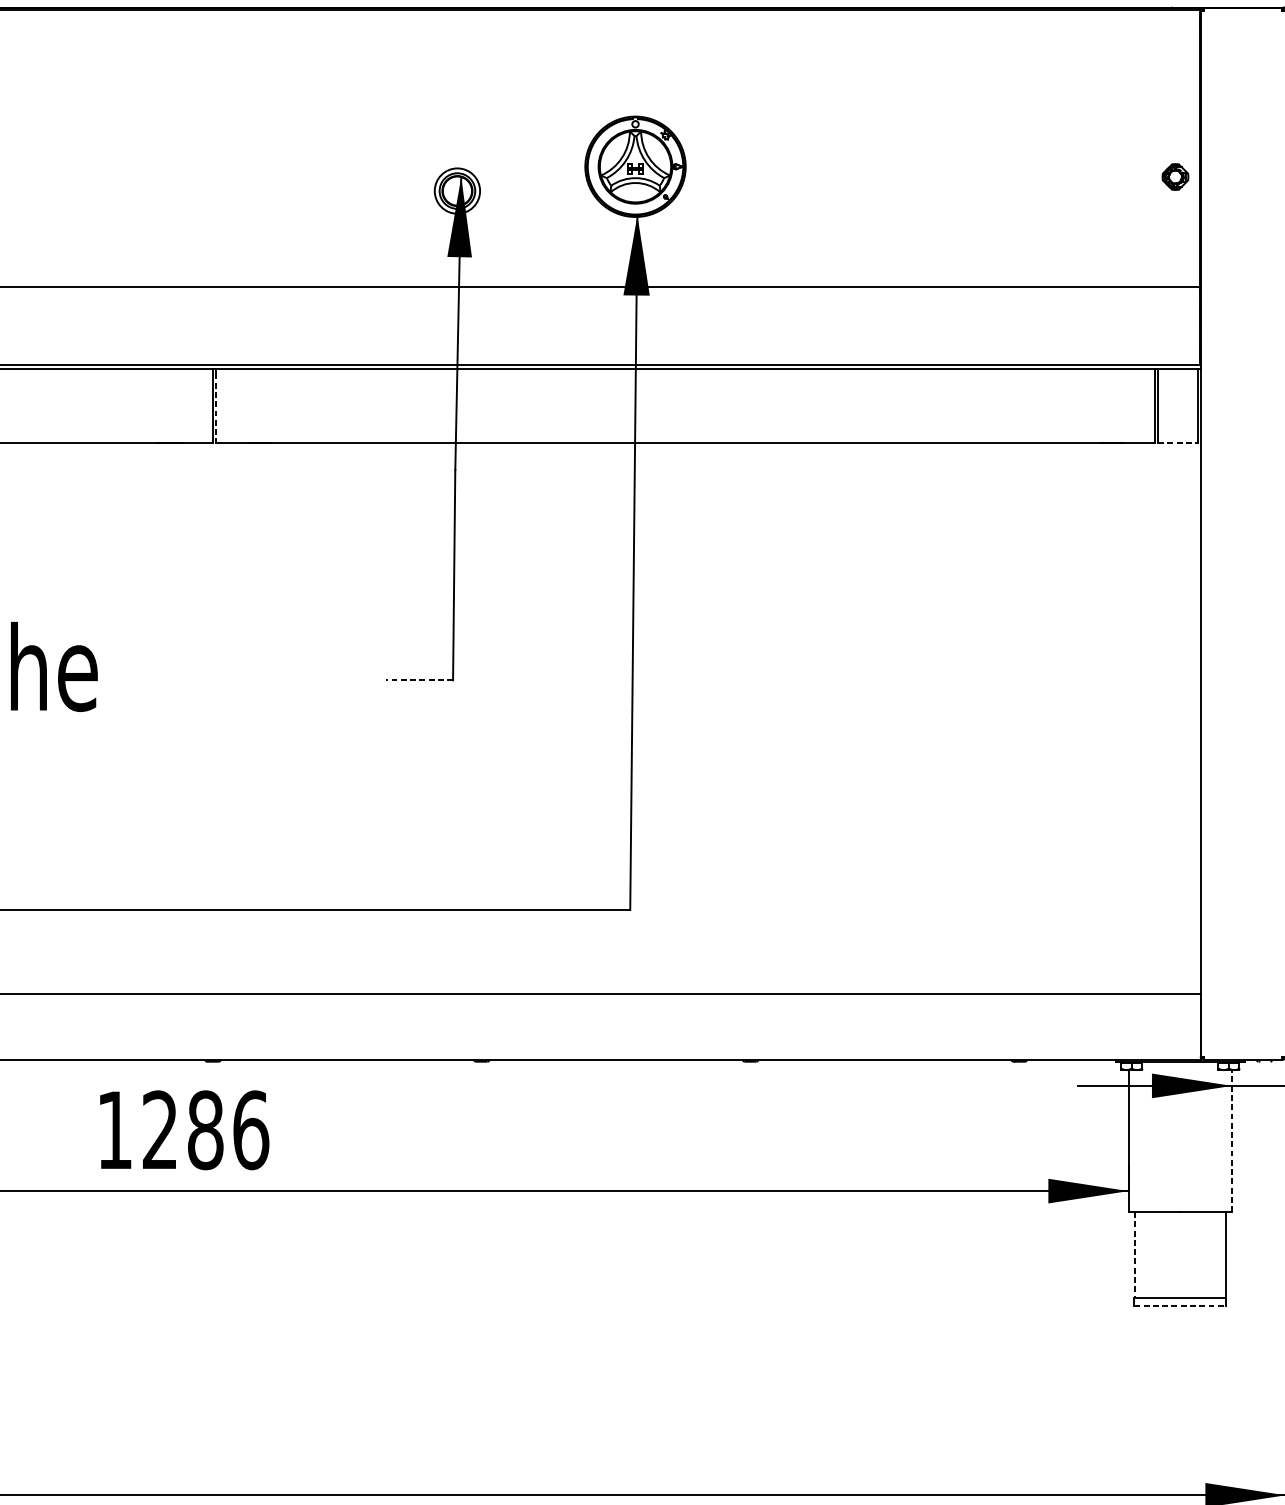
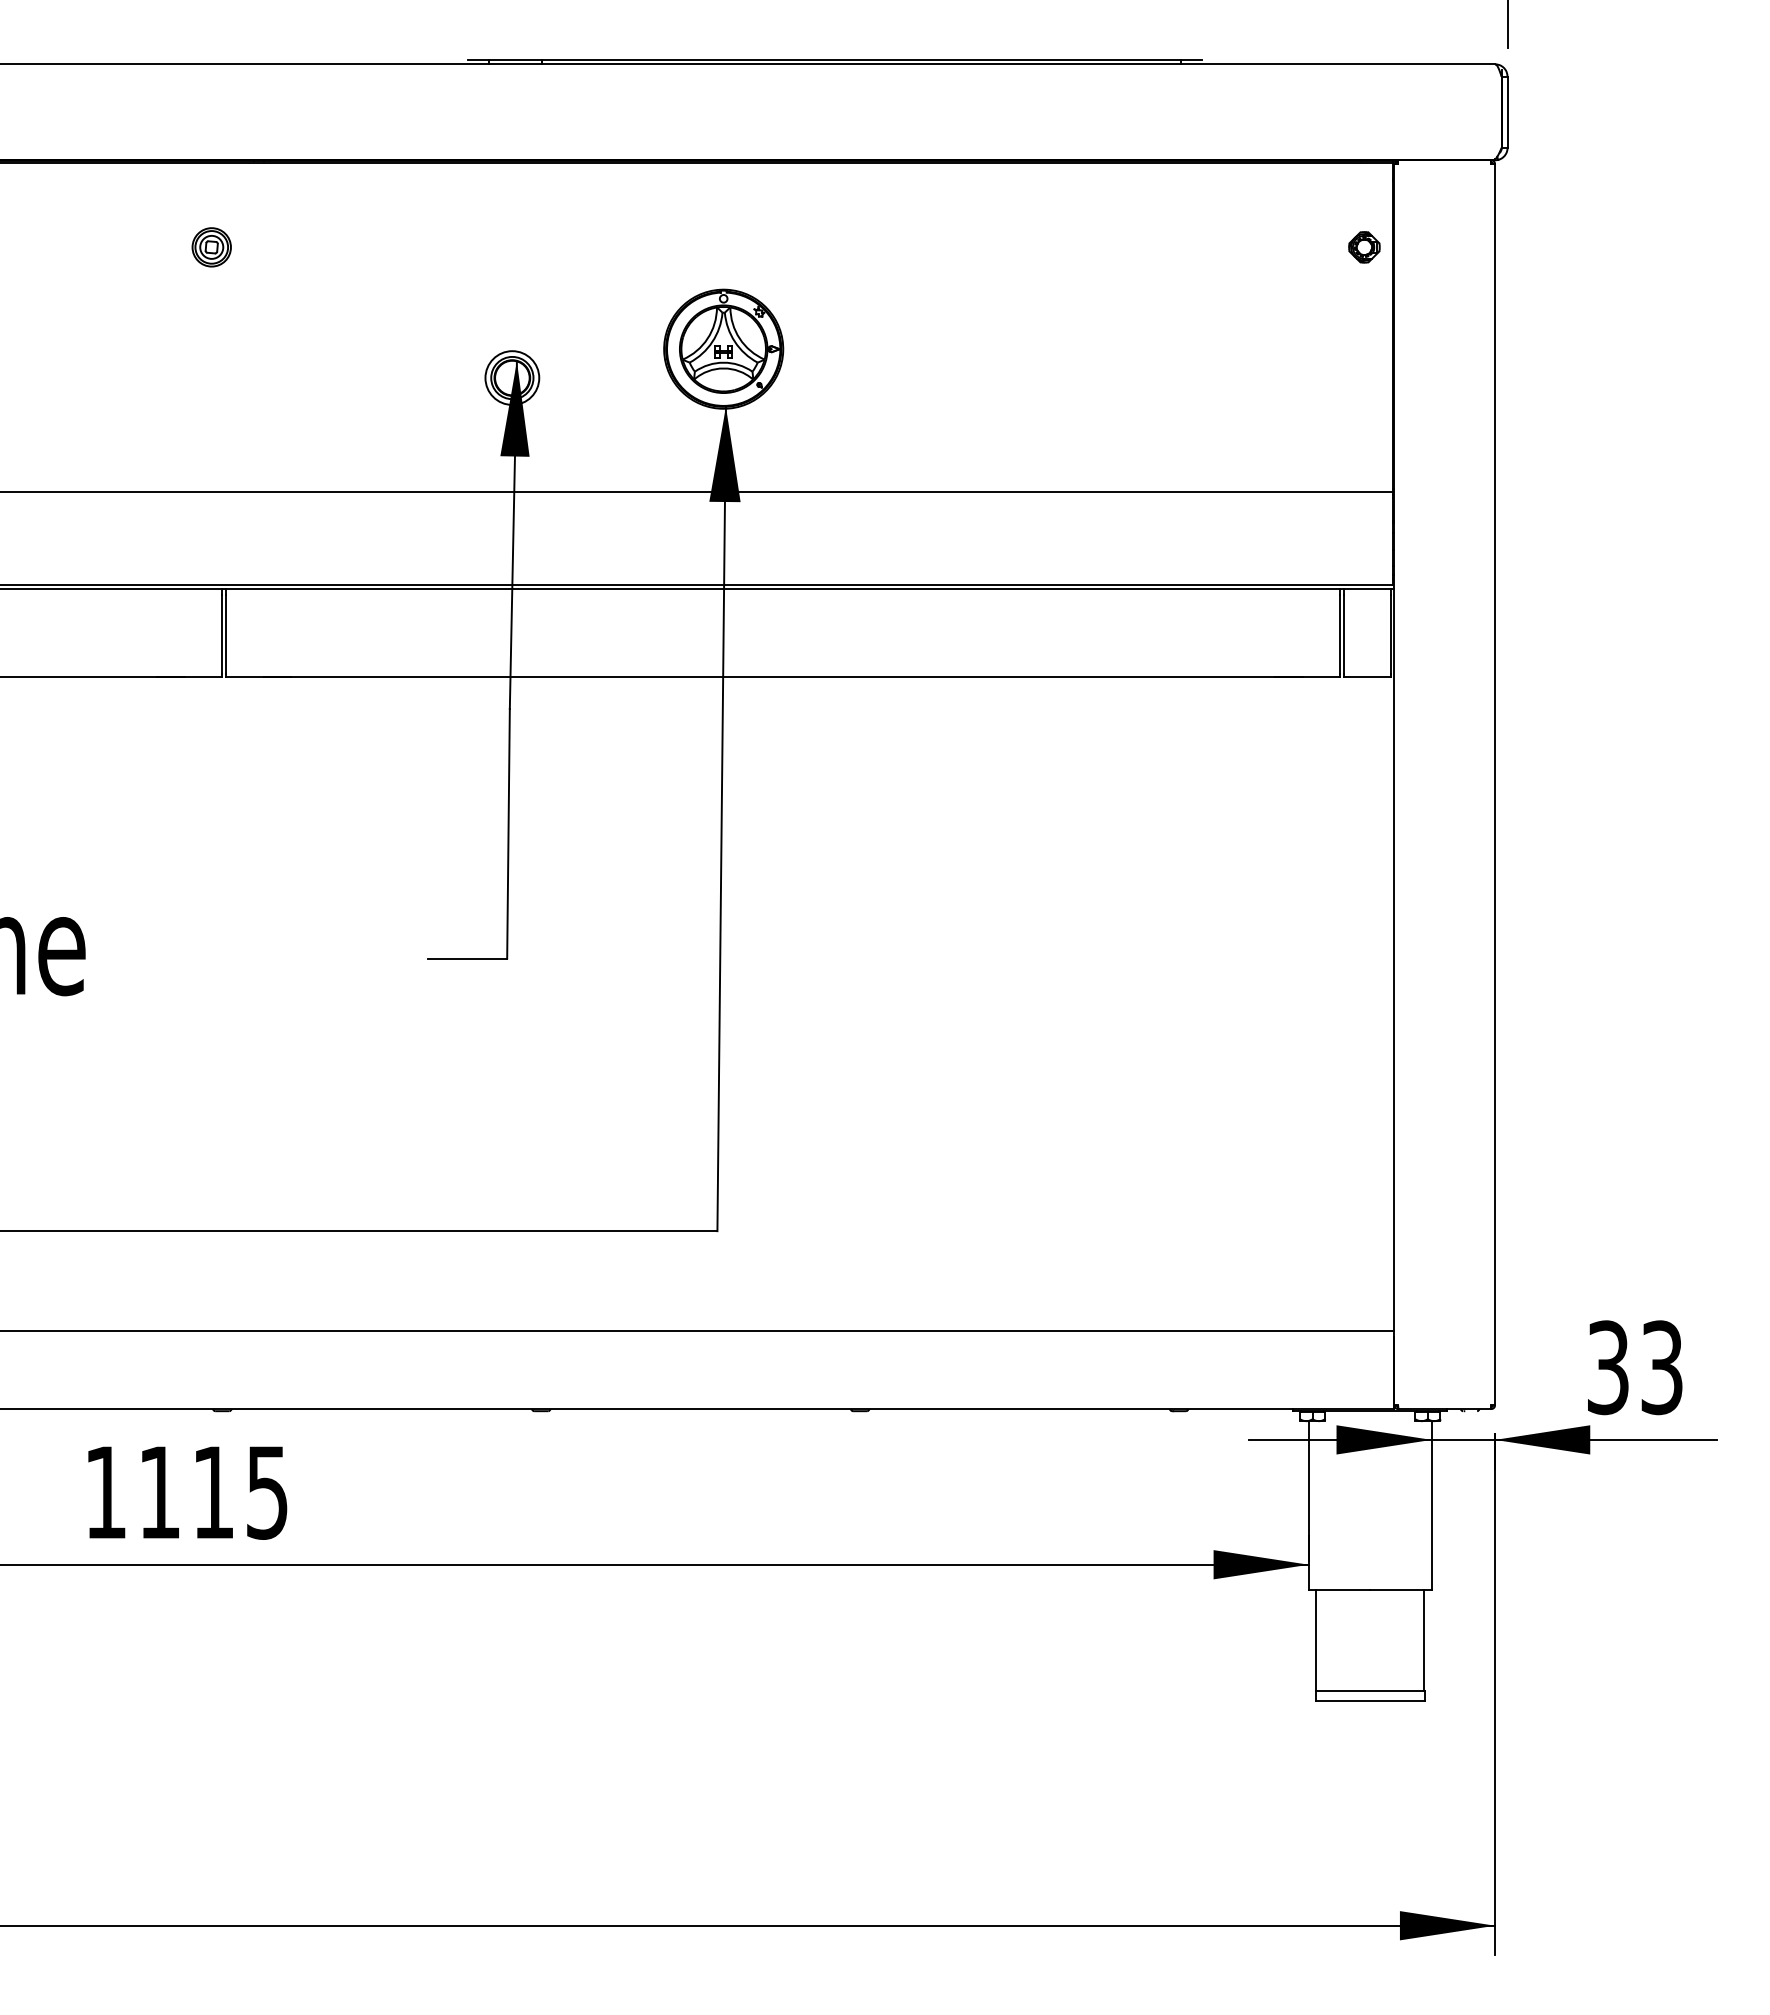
part: (203, 81) -> (211, 247), added
part: (1175, 177) -> (1364, 247), moved
line: (216, 407) -> (226, 634), dashed -> solid
line: (1178, 443) -> (1367, 677), dashed -> solid
line: (419, 680) -> (467, 958), dashed -> solid
text: (206, 1130) -> (214, 1492), 1286 -> 1115
line: (1231, 1140) -> (1431, 1504), dashed -> solid
line: (1135, 1254) -> (1316, 1640), dashed -> solid
line: (1180, 1306) -> (1370, 1701), dashed -> solid

